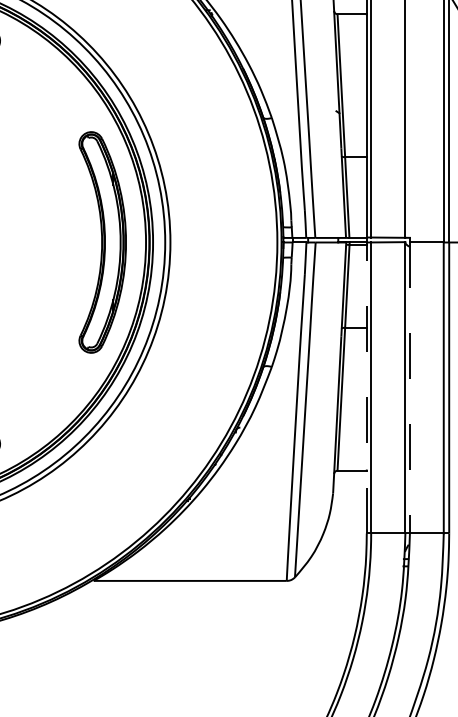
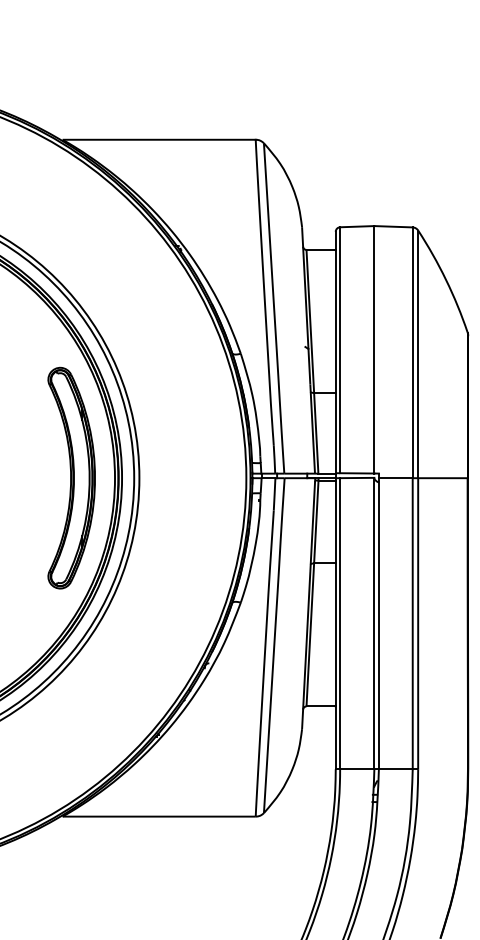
line: (366, 387) -> (335, 623), dashed -> solid
line: (409, 388) -> (378, 624), dashed -> solid

